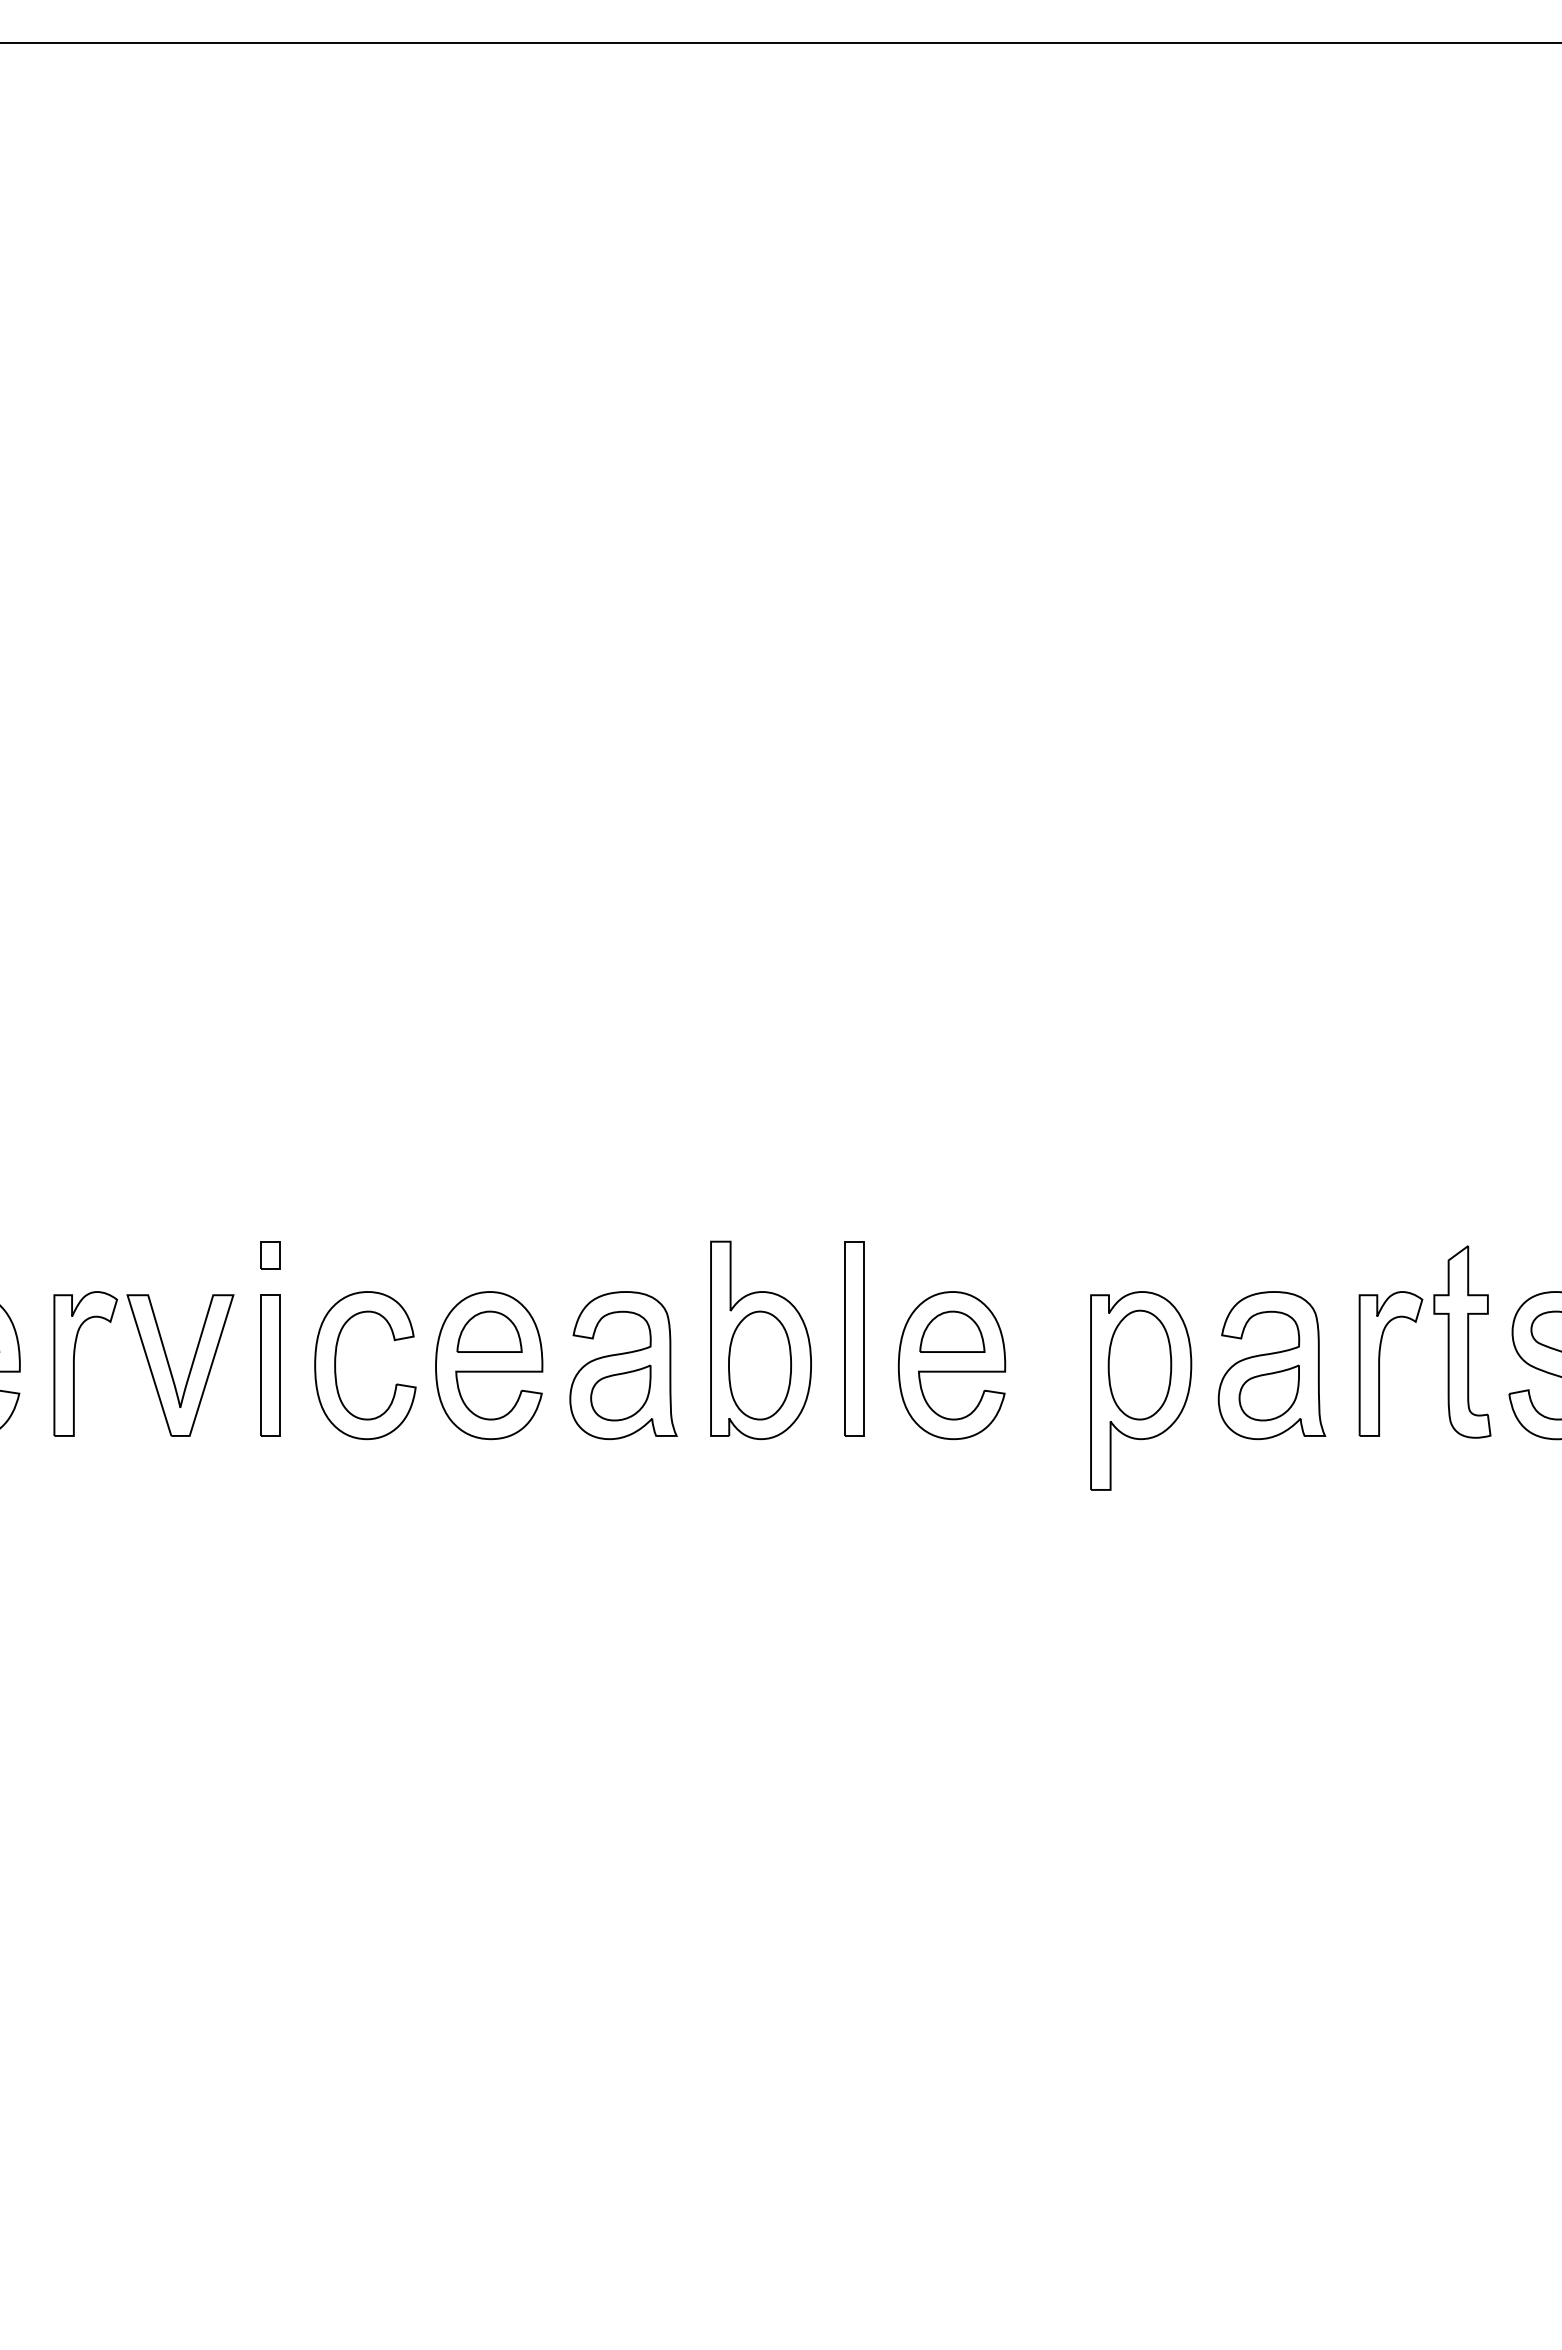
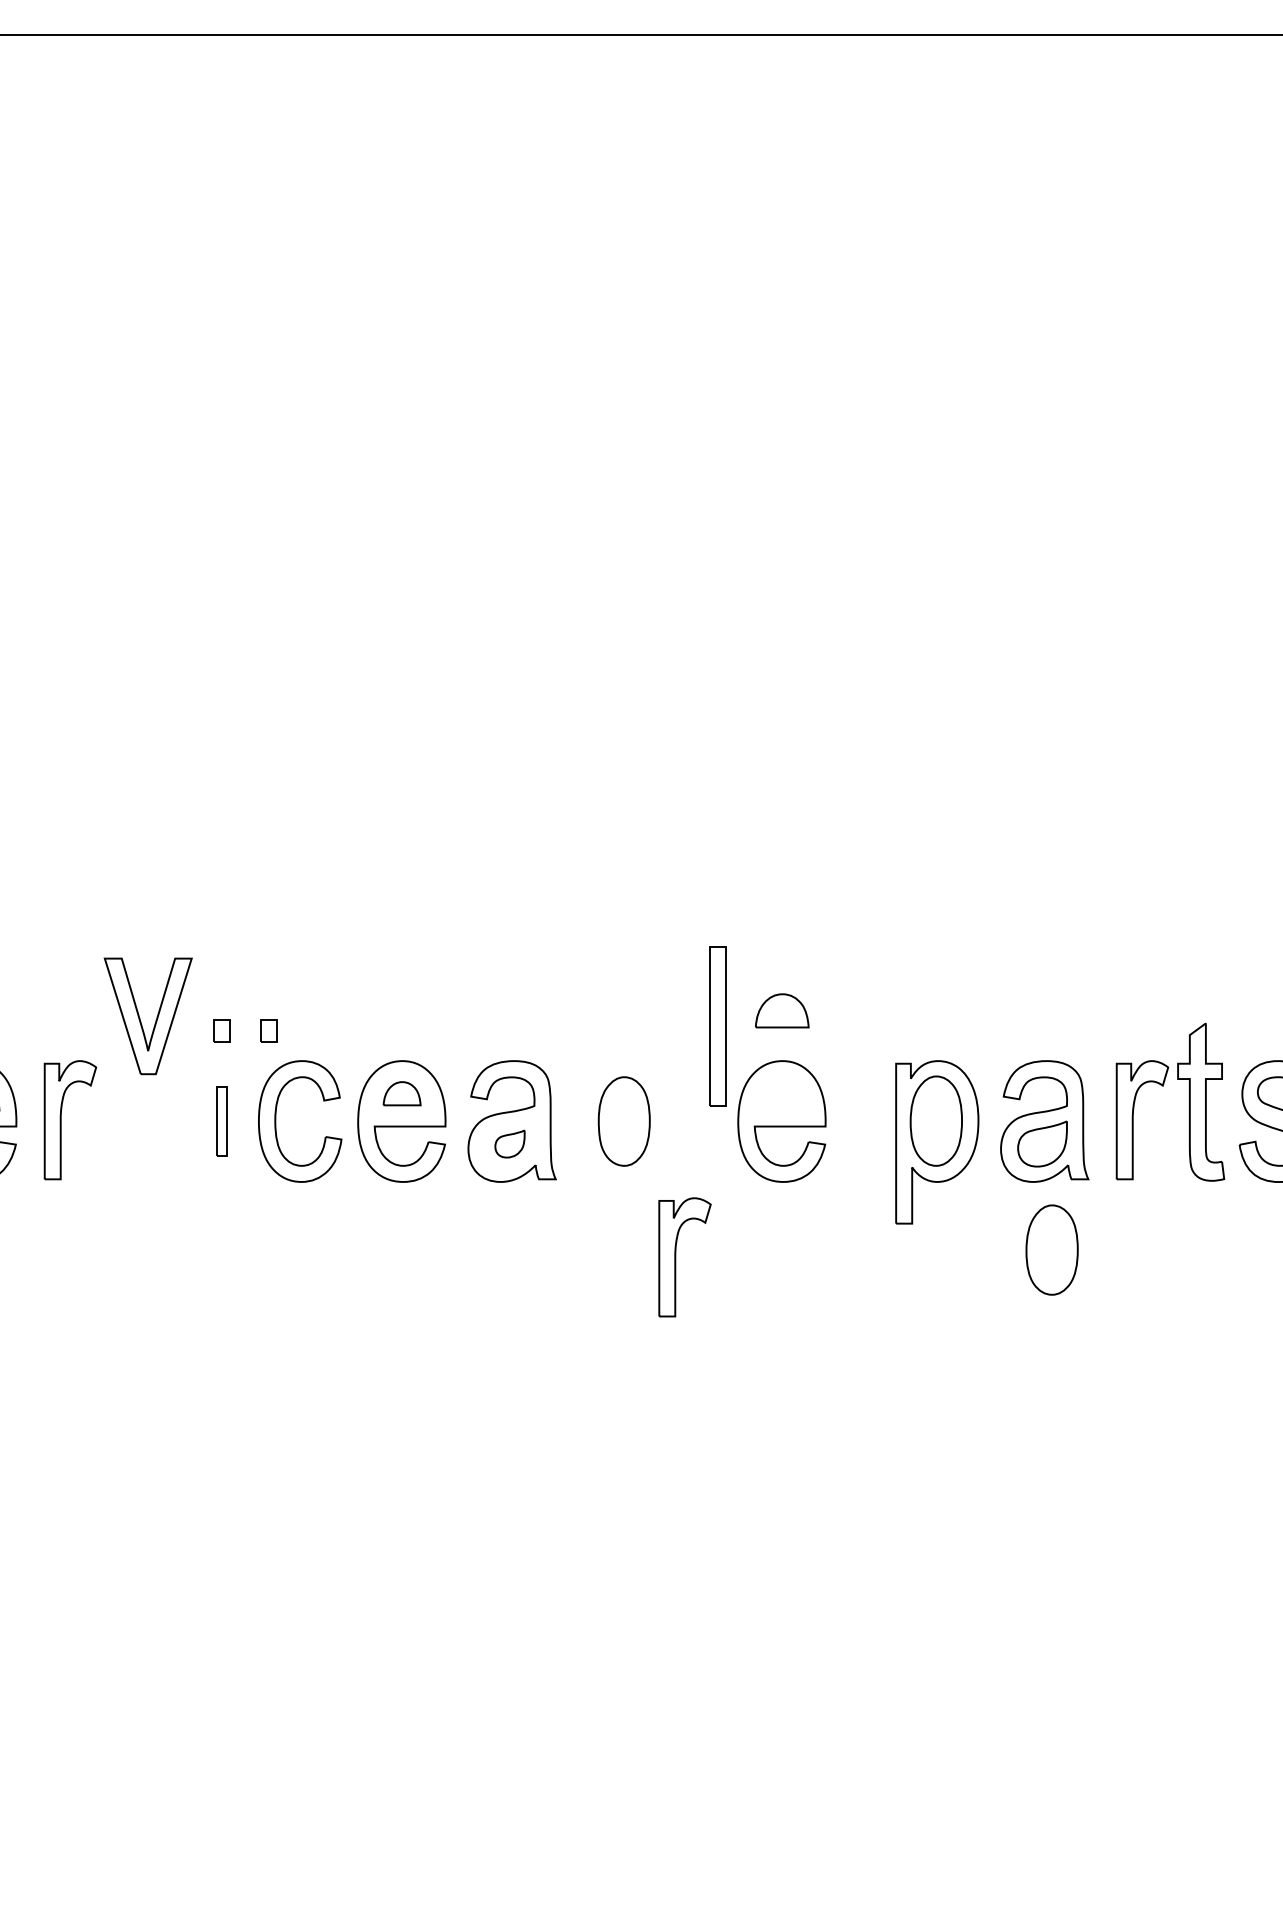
part: (327, 1255) -> (269, 1031), added
part: (489, 1331) -> (402, 1093), size x0.7
part: (952, 1331) -> (782, 1010), moved
part: (854, 1338) -> (717, 1026), moved
part: (760, 1340) -> (624, 1100), removed
part: (270, 1365) -> (222, 1121), size x0.6
part: (170, 1366) -> (140, 1017), moved
part: (620, 1392) -> (509, 1143), size x0.6
part: (1280, 1521) -> (1051, 1249), added
part: (823, 1526) -> (676, 1253), added

